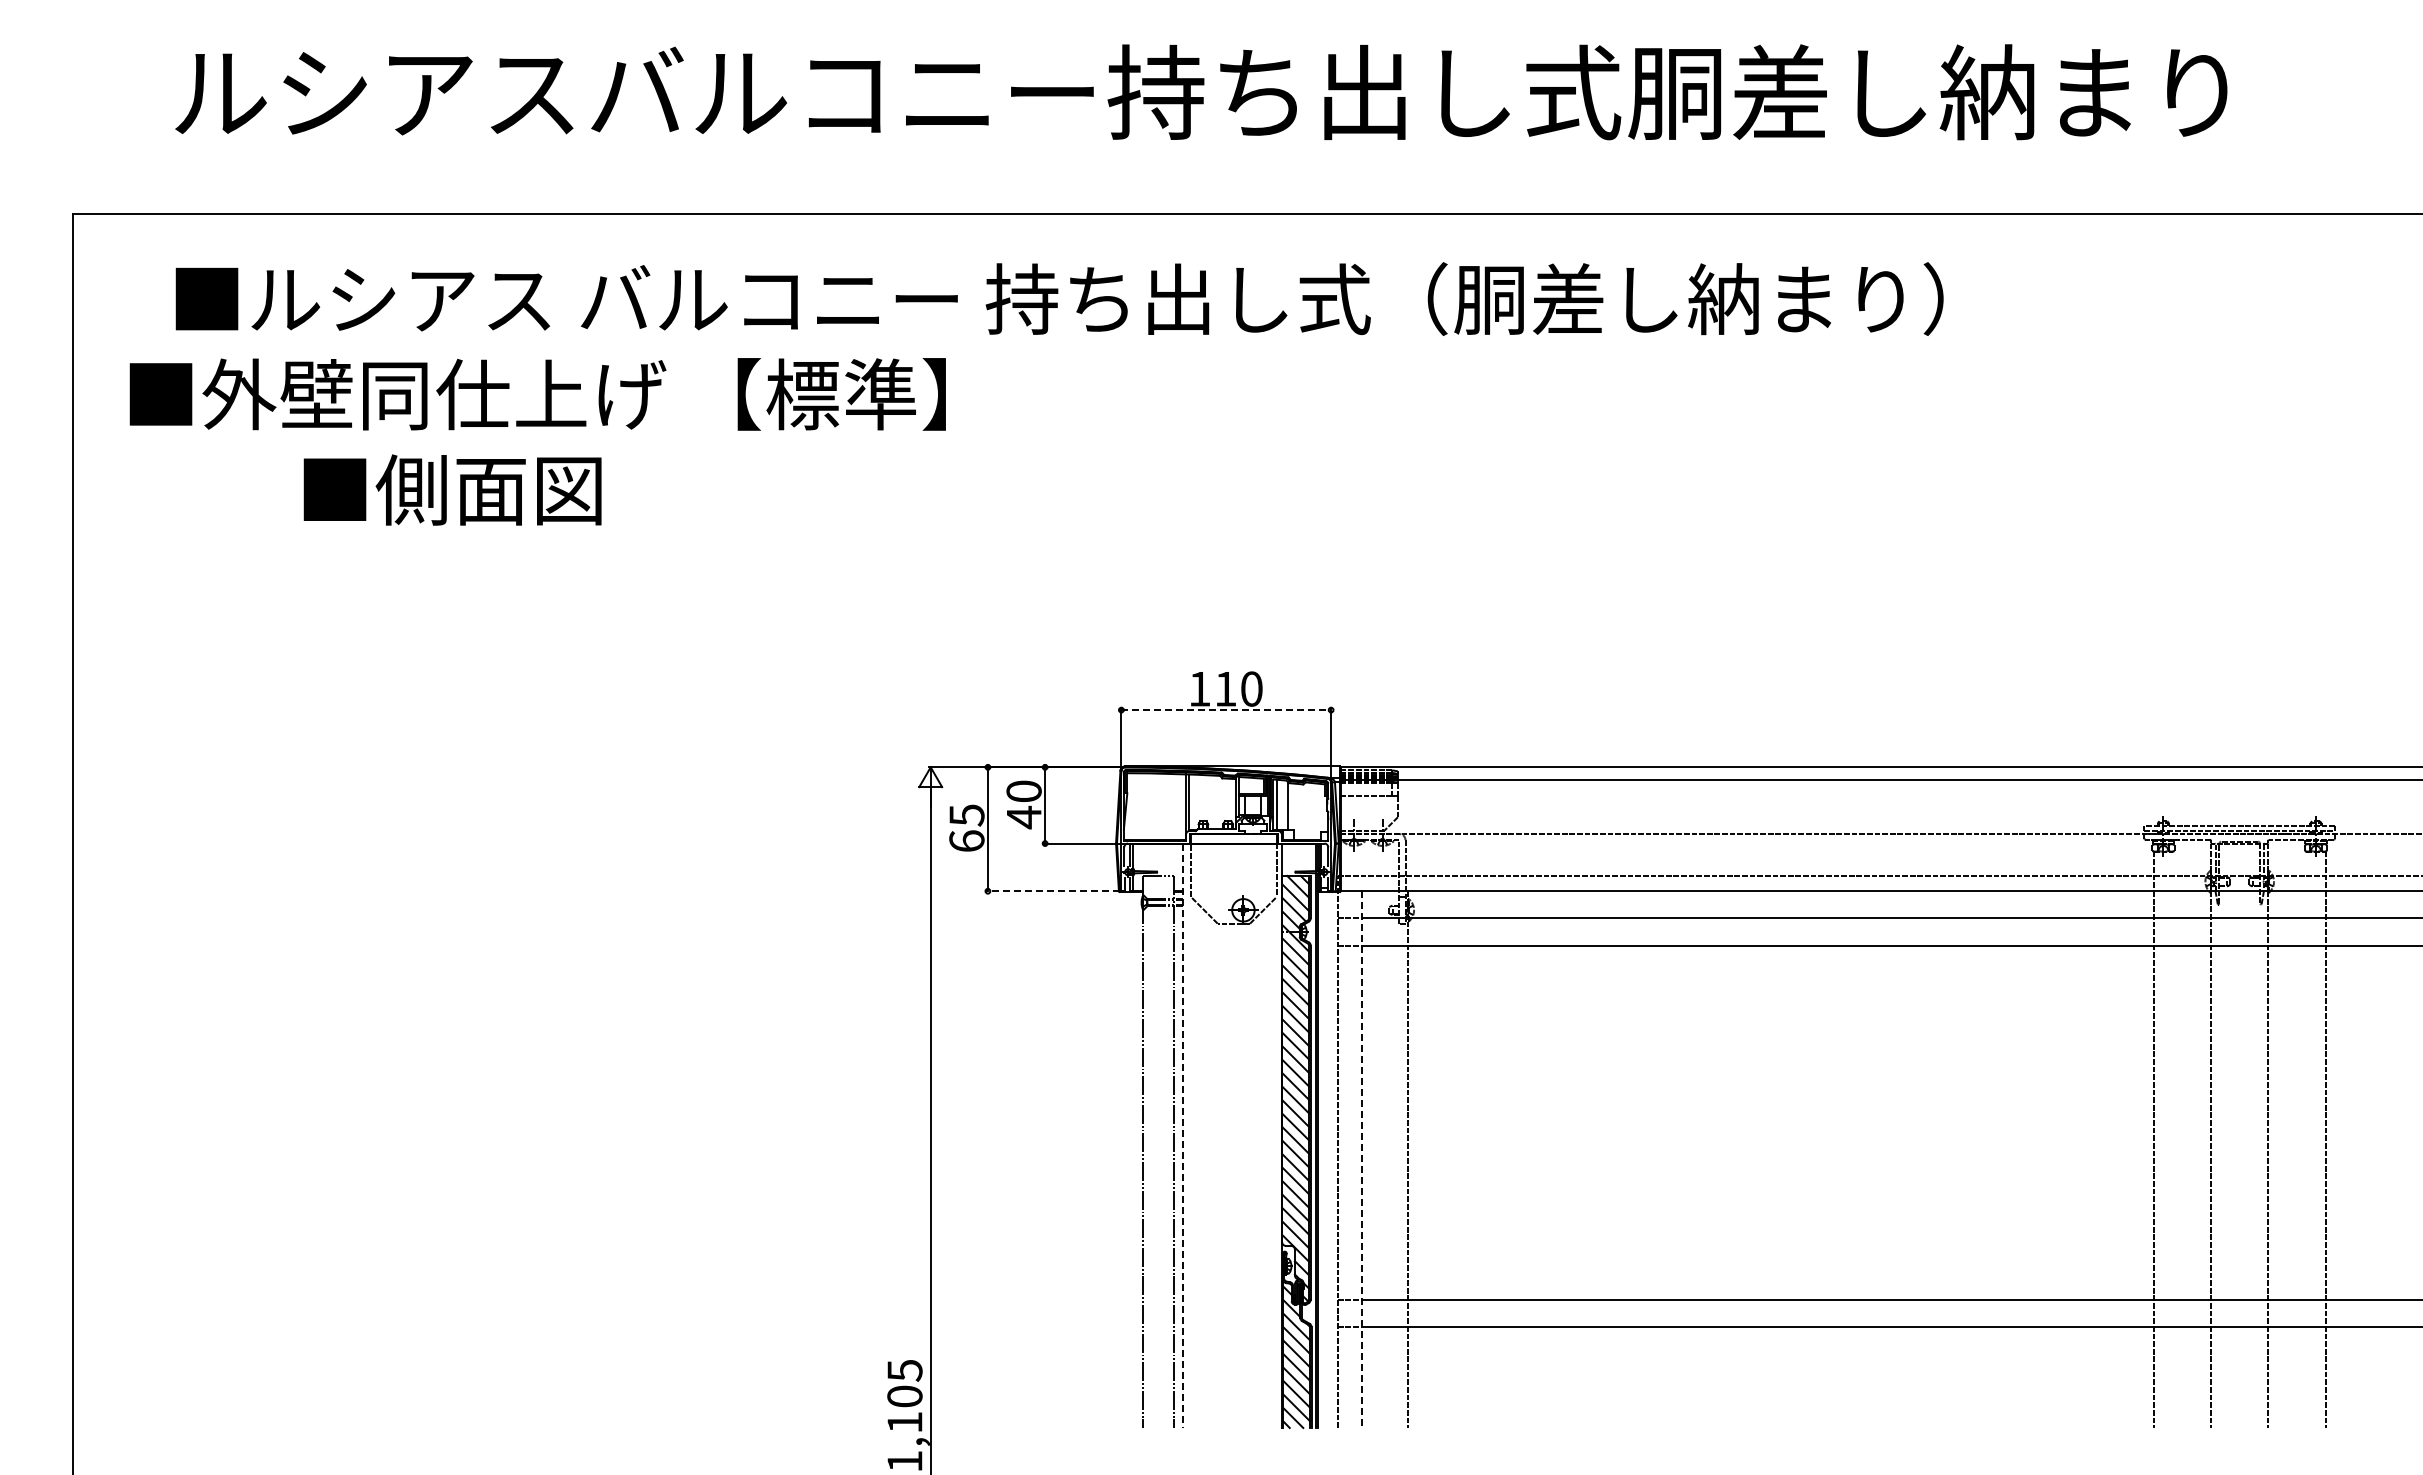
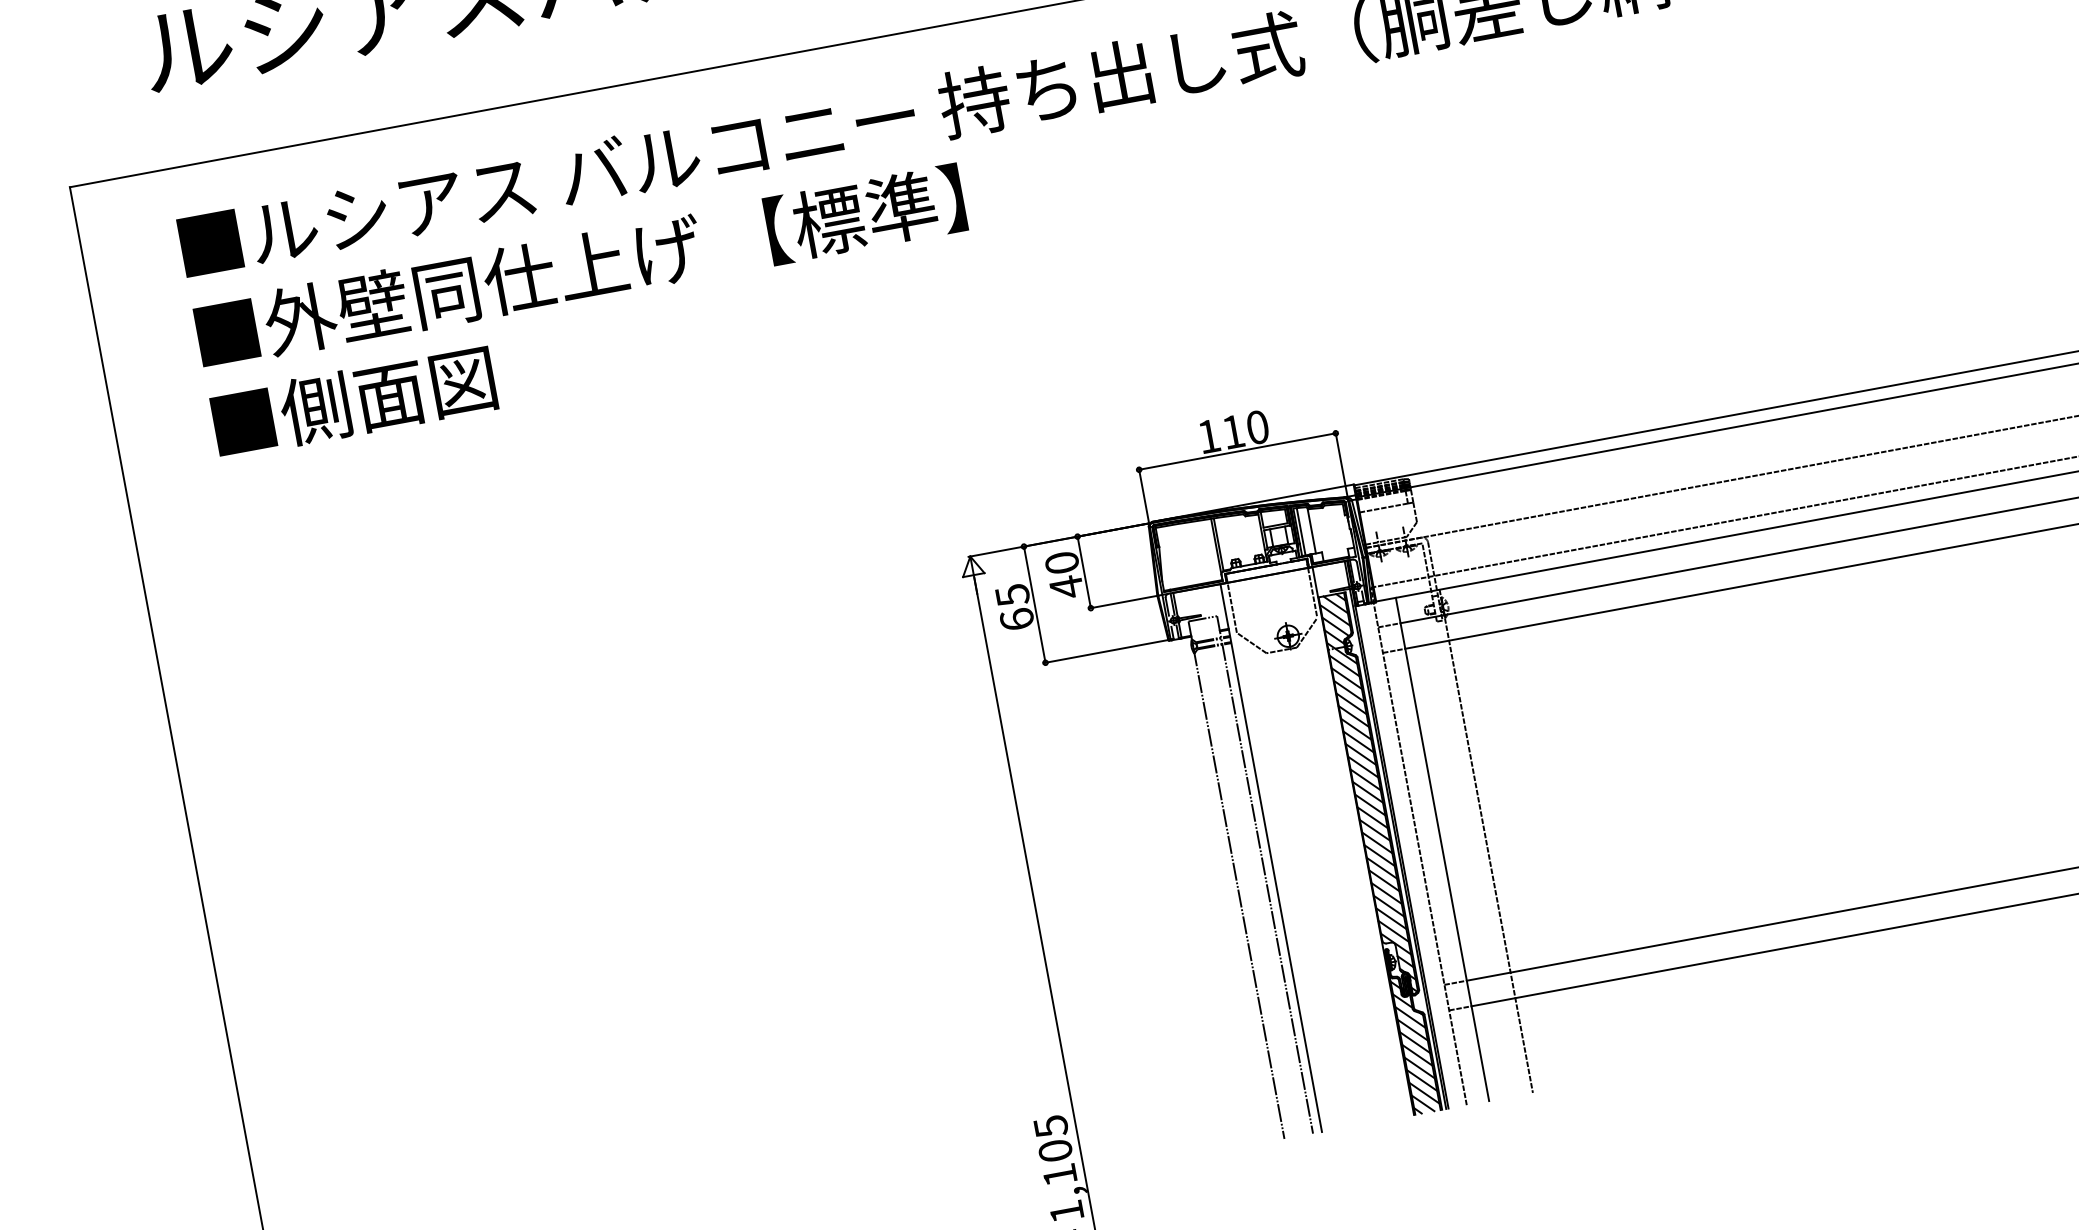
text: (537, 394) -> (580, 267), moved
text: (452, 489) -> (353, 401), moved
line: (1226, 710) -> (1237, 451), dashed -> solid
line: (1052, 891) -> (1106, 651), dashed -> solid
line: (1183, 1136) -> (1271, 858), dashed -> solid
line: (1361, 1160) -> (1442, 850), dashed -> solid

